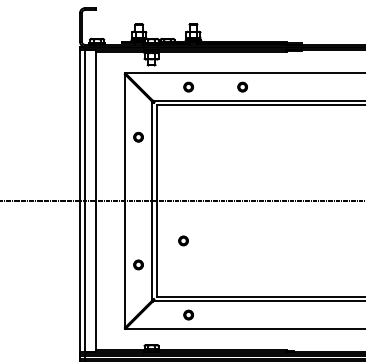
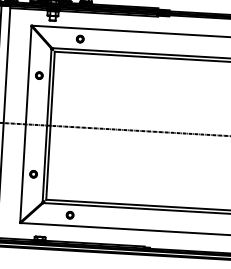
part: (242, 86) -> (121, 41), removed
part: (183, 240) -> (69, 157), removed

